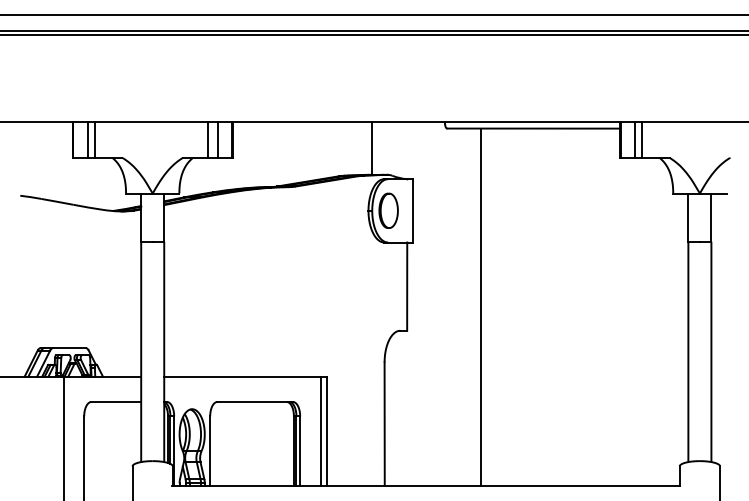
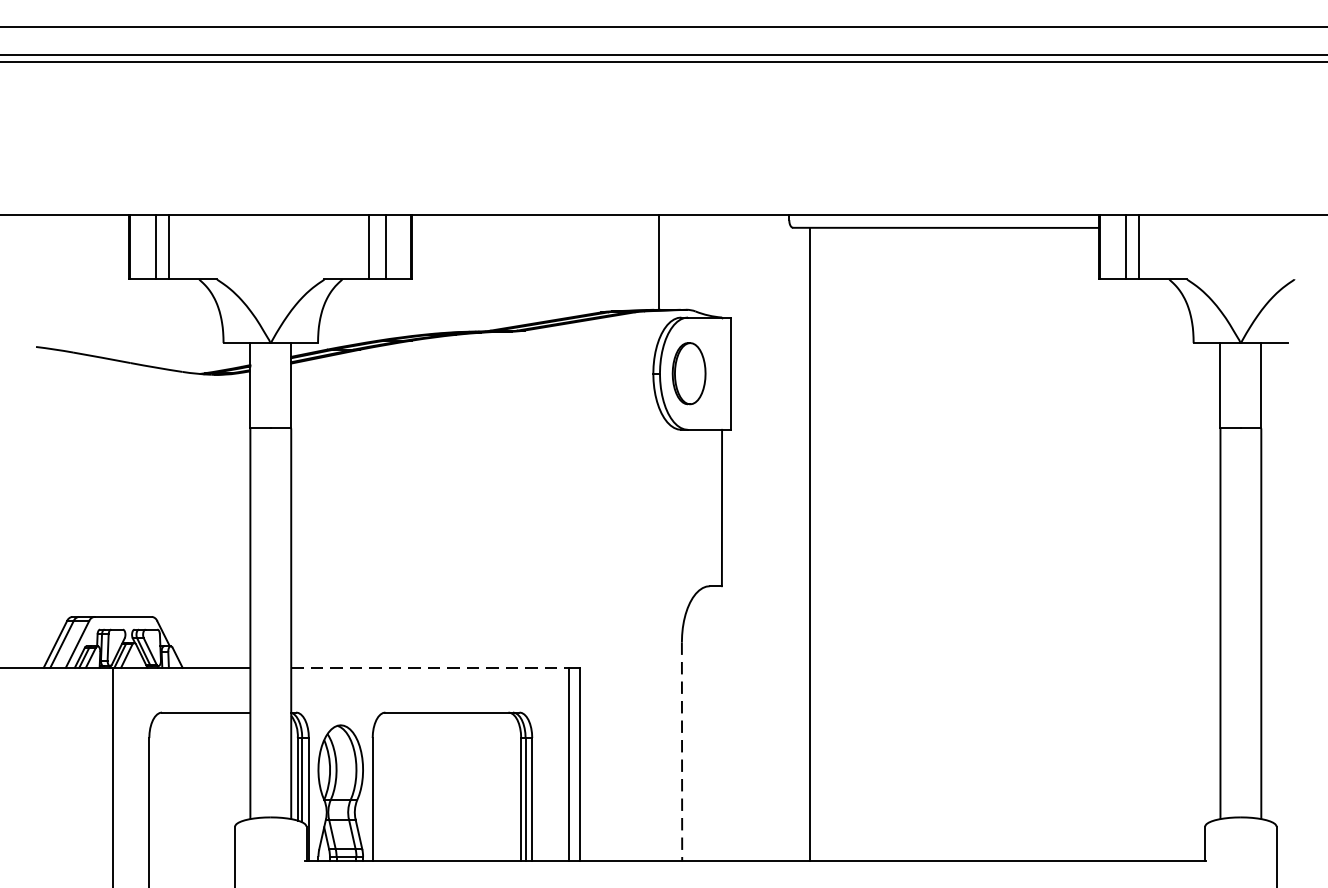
line: (481, 306) -> (811, 543), moved
line: (242, 376) -> (429, 667), solid -> dashed
line: (384, 424) -> (681, 752), solid -> dashed

